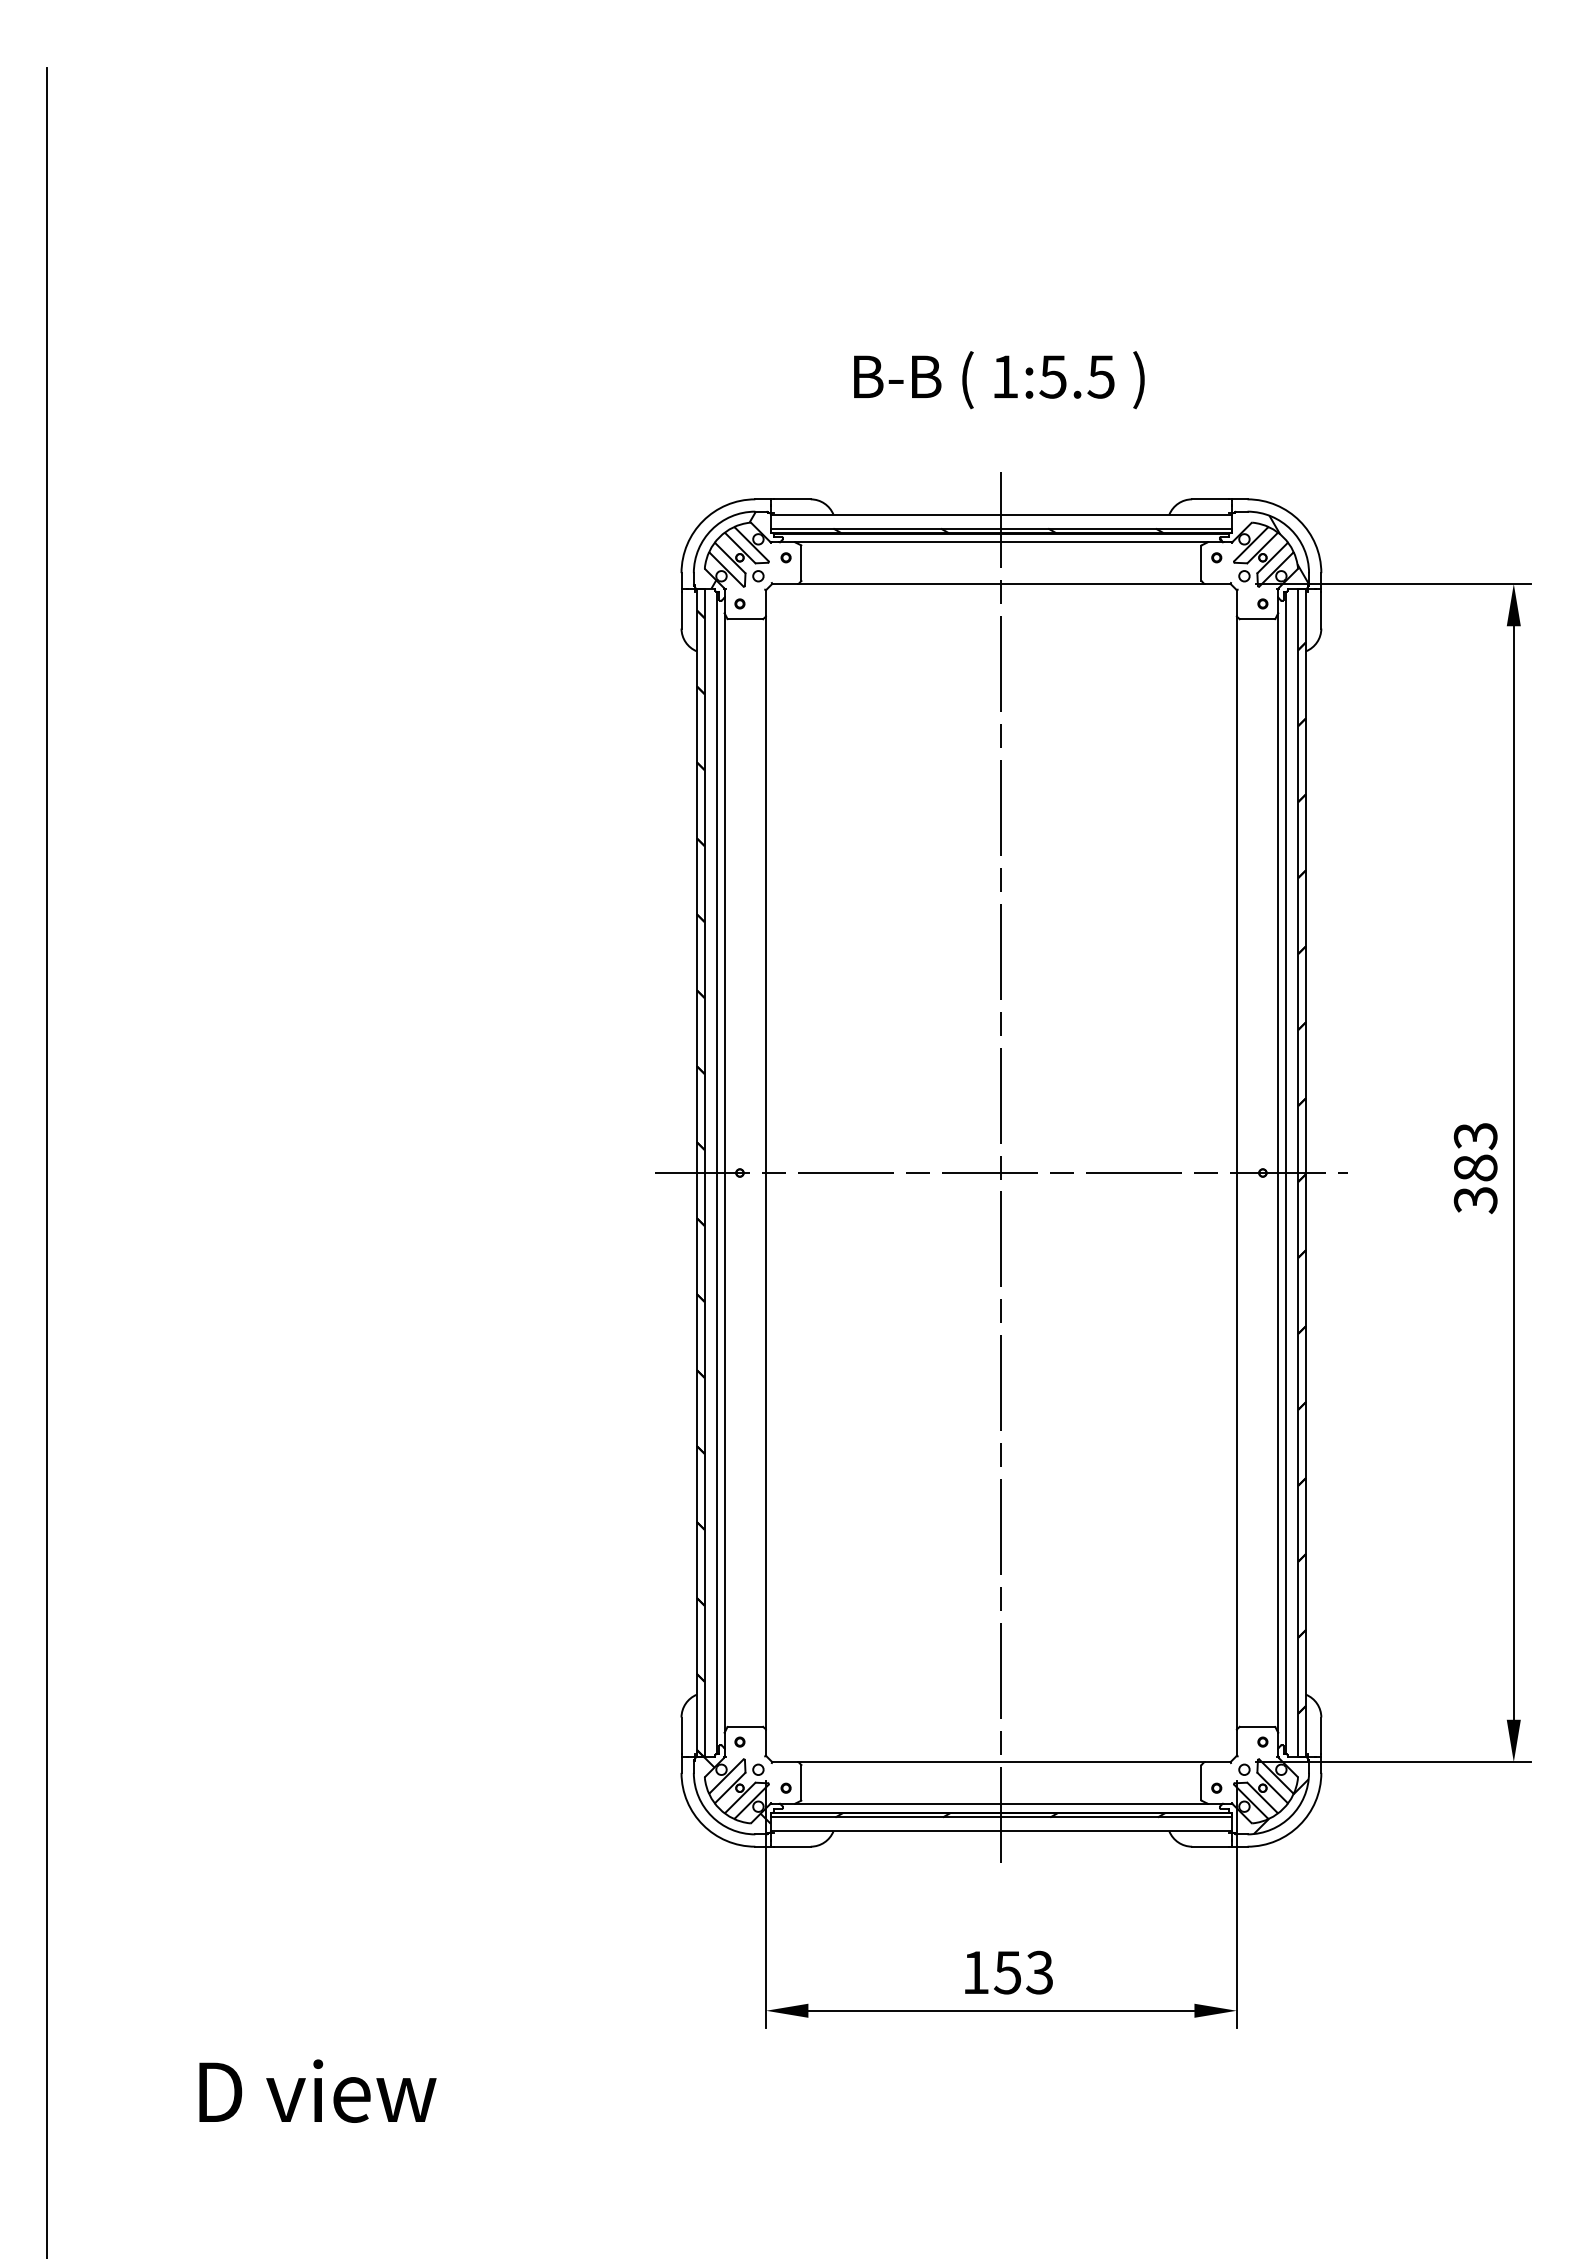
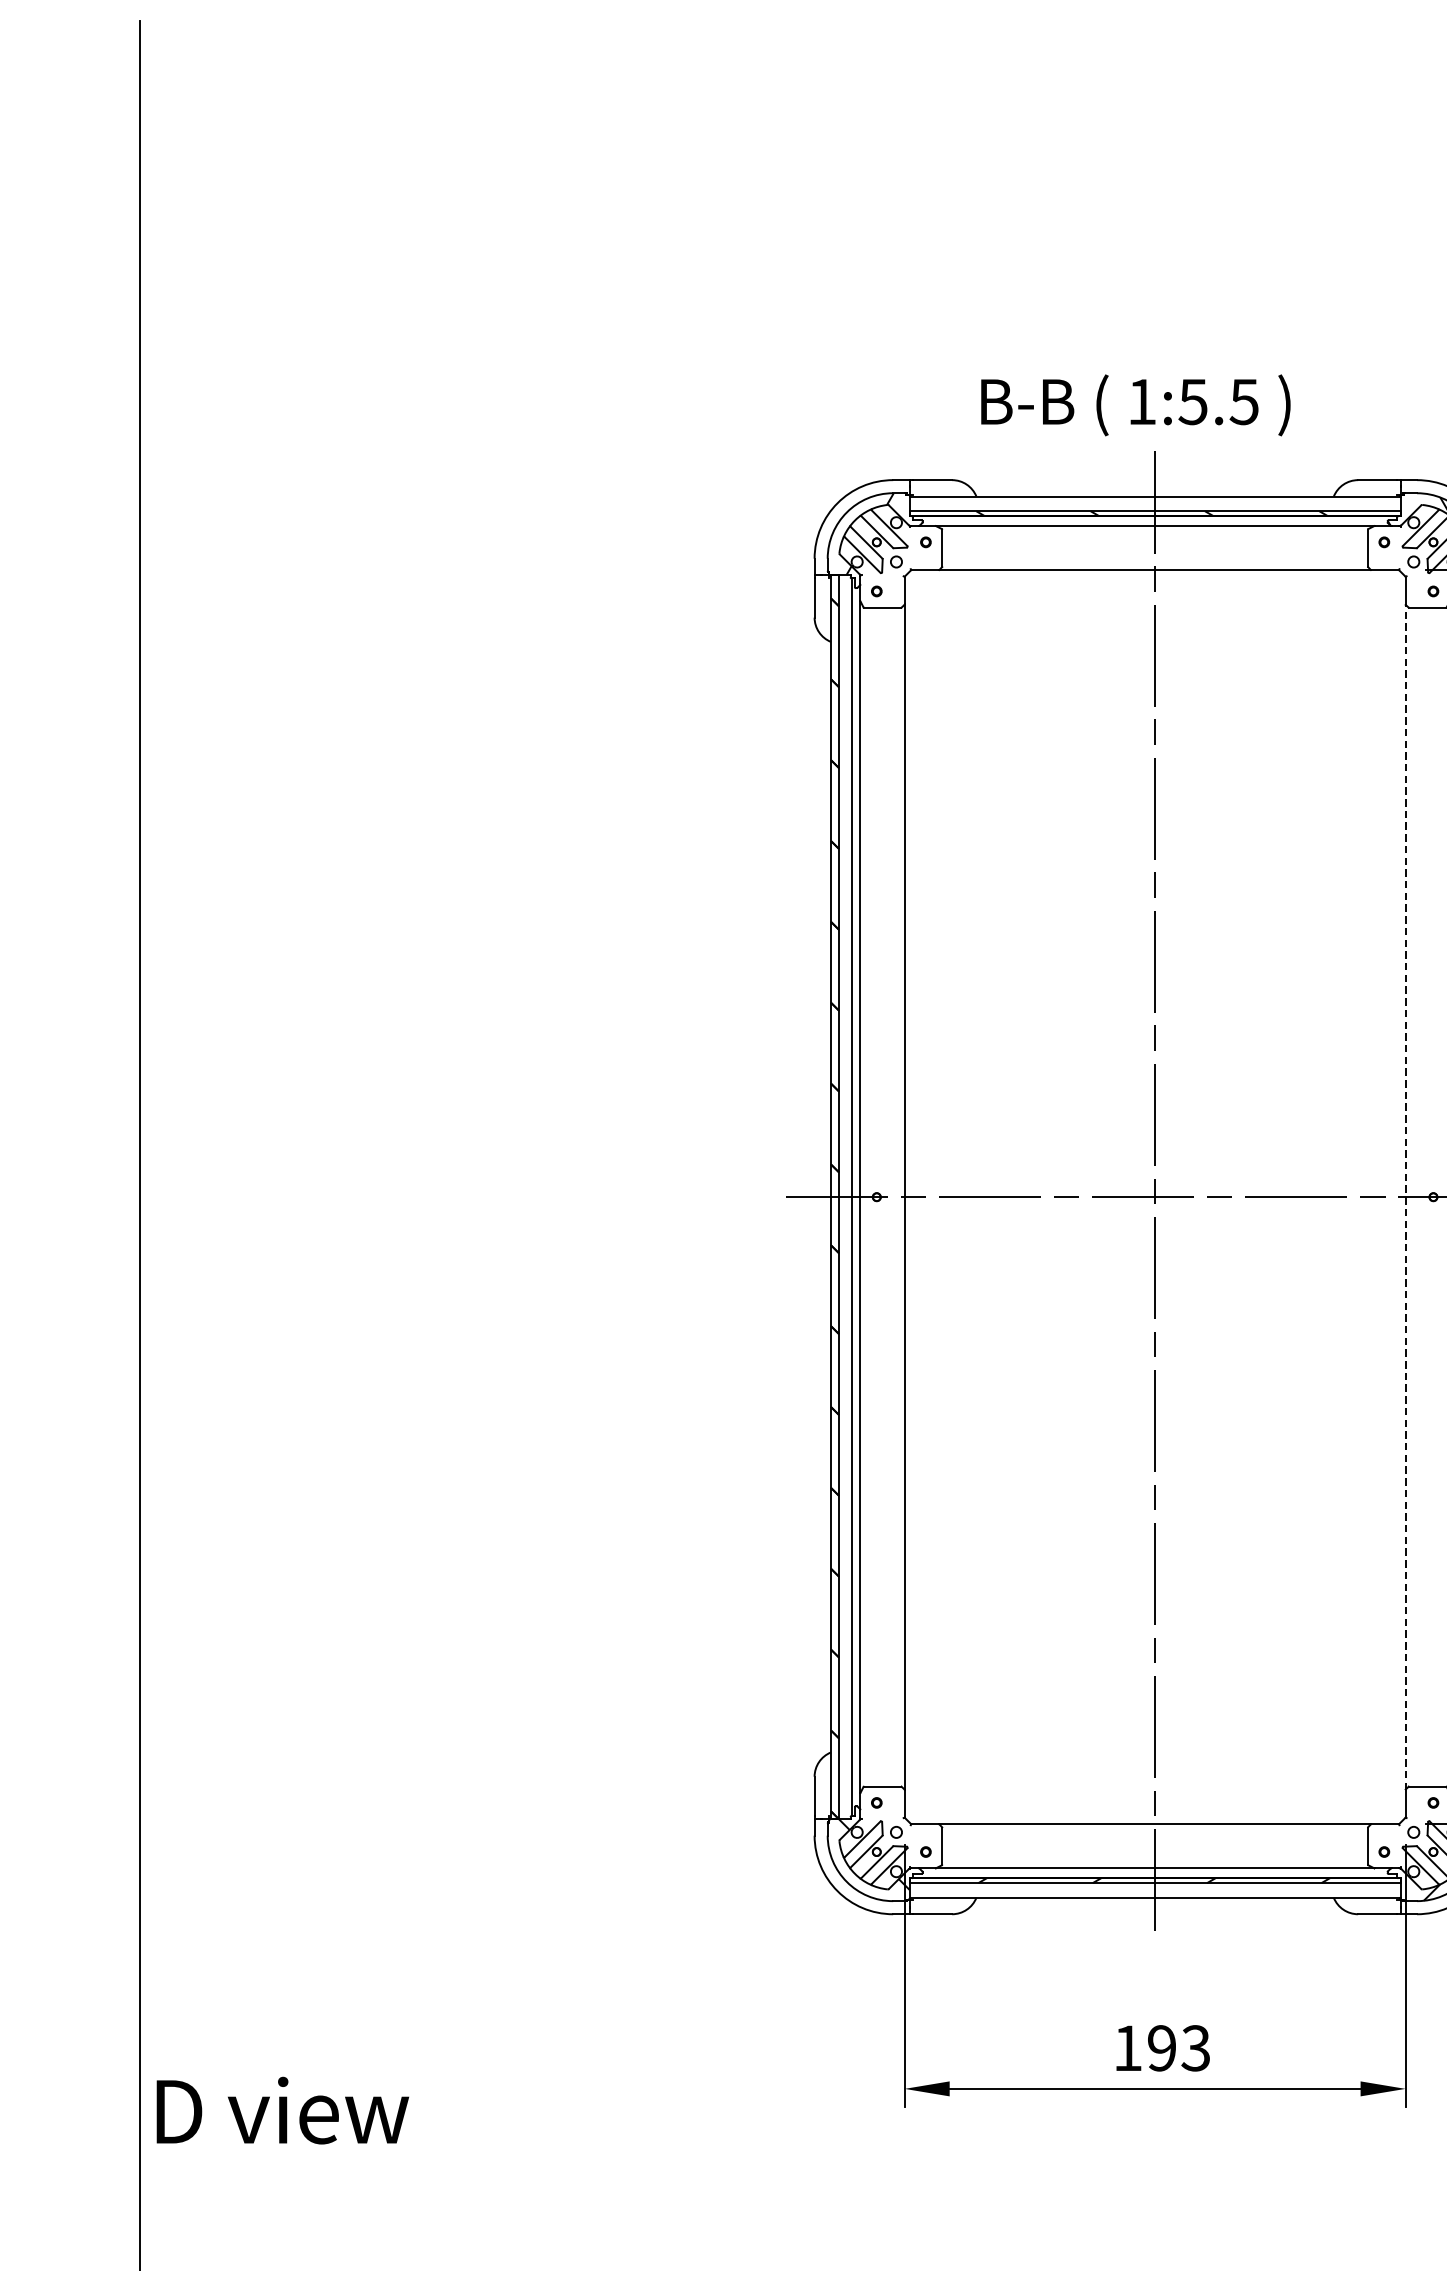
text: (999, 380) -> (1136, 405), moved
line: (1236, 1173) -> (1405, 1197), solid -> dashed
text: (1007, 1972) -> (1161, 2048), 153 -> 193
text: (317, 2090) -> (282, 2109), moved

